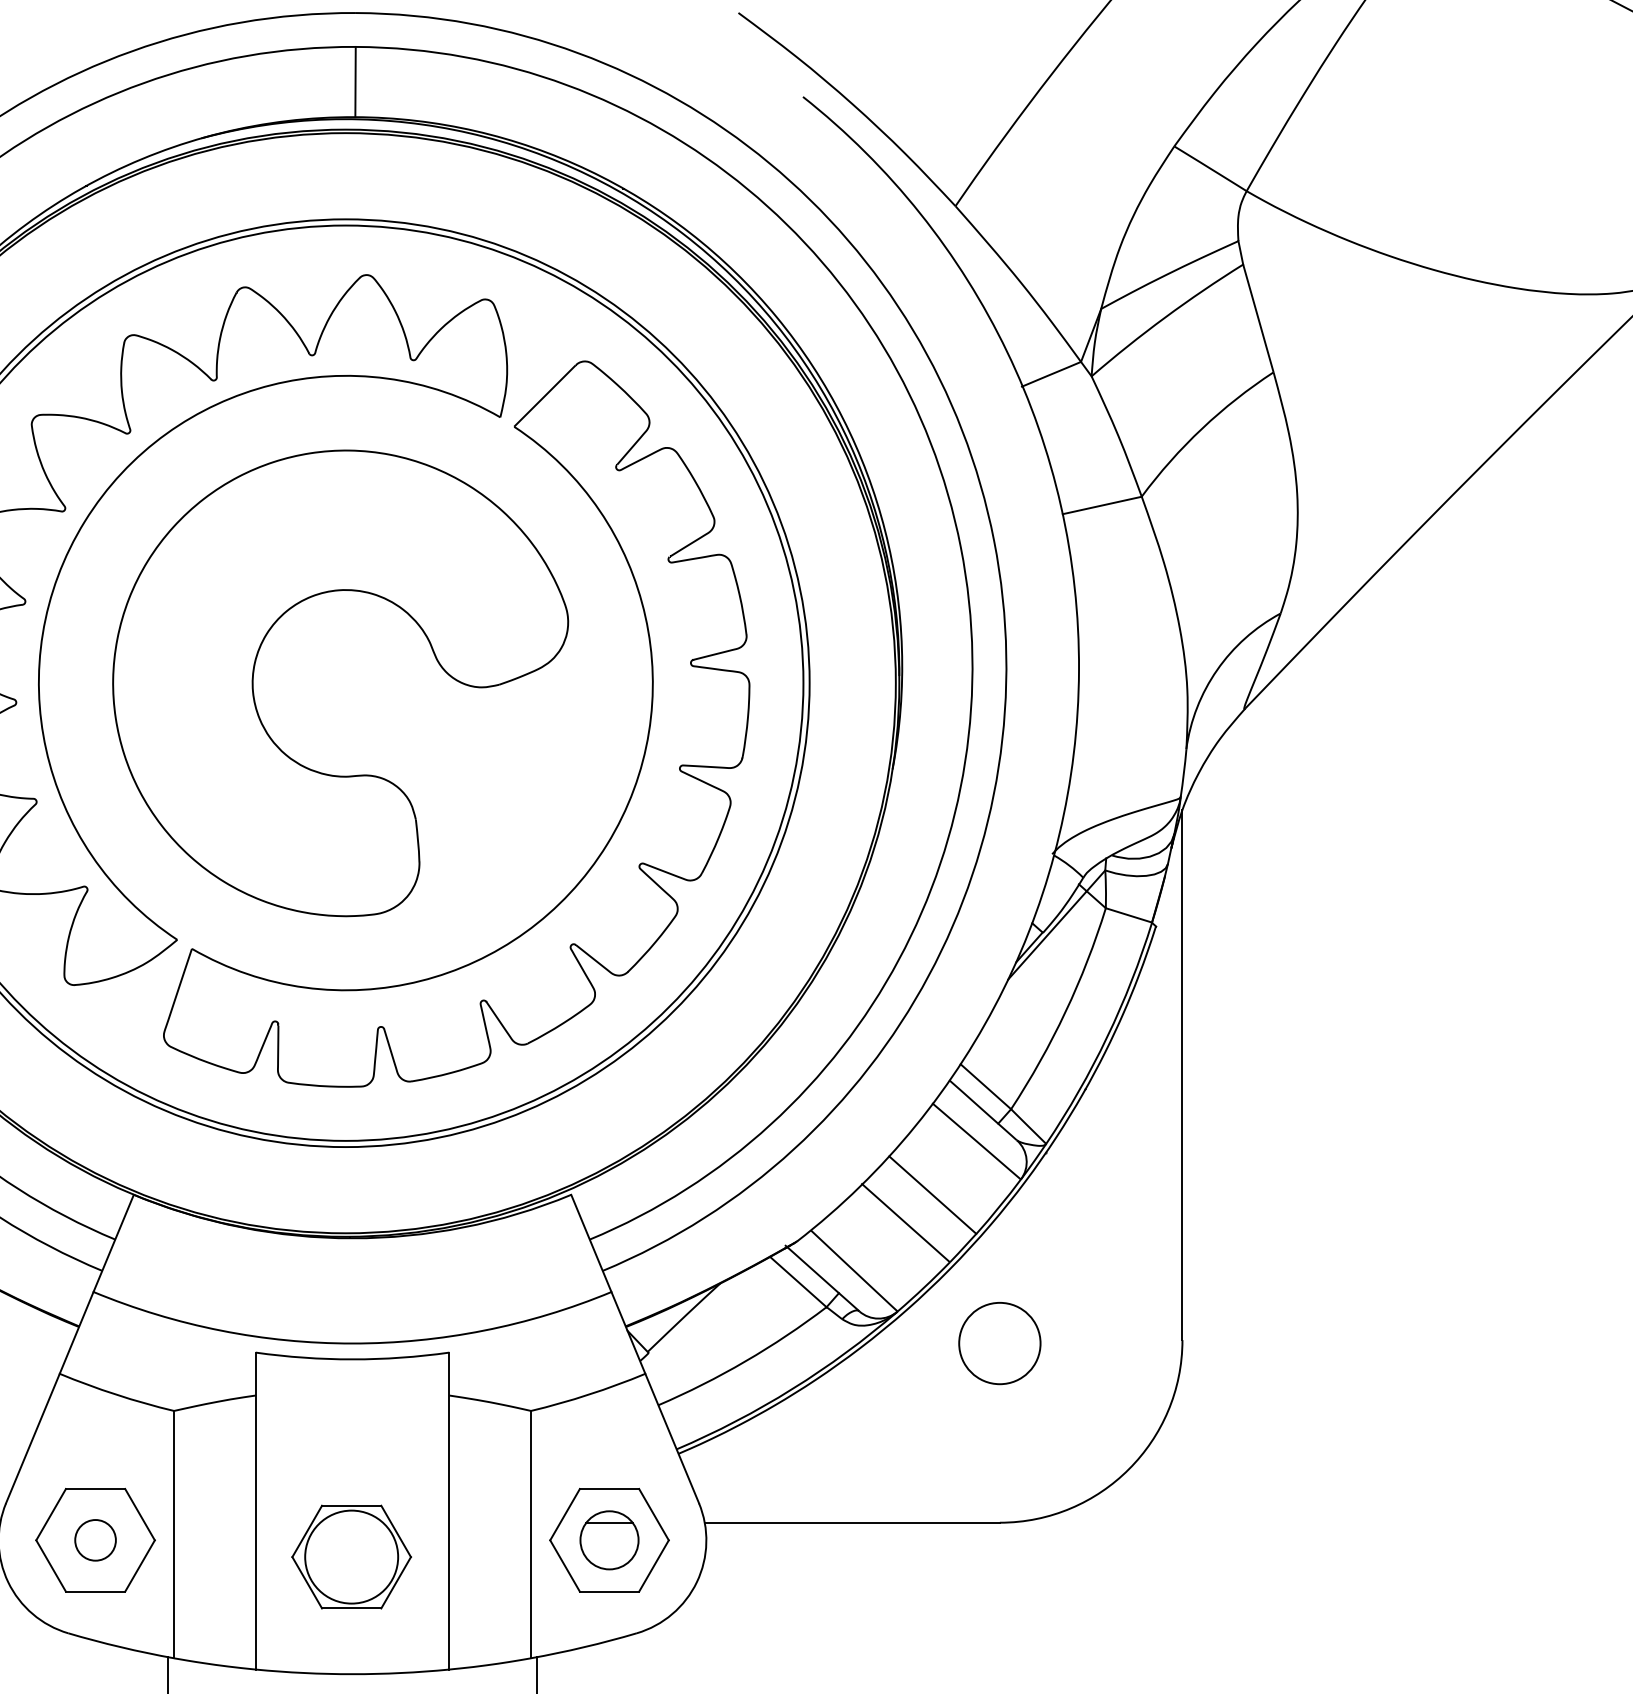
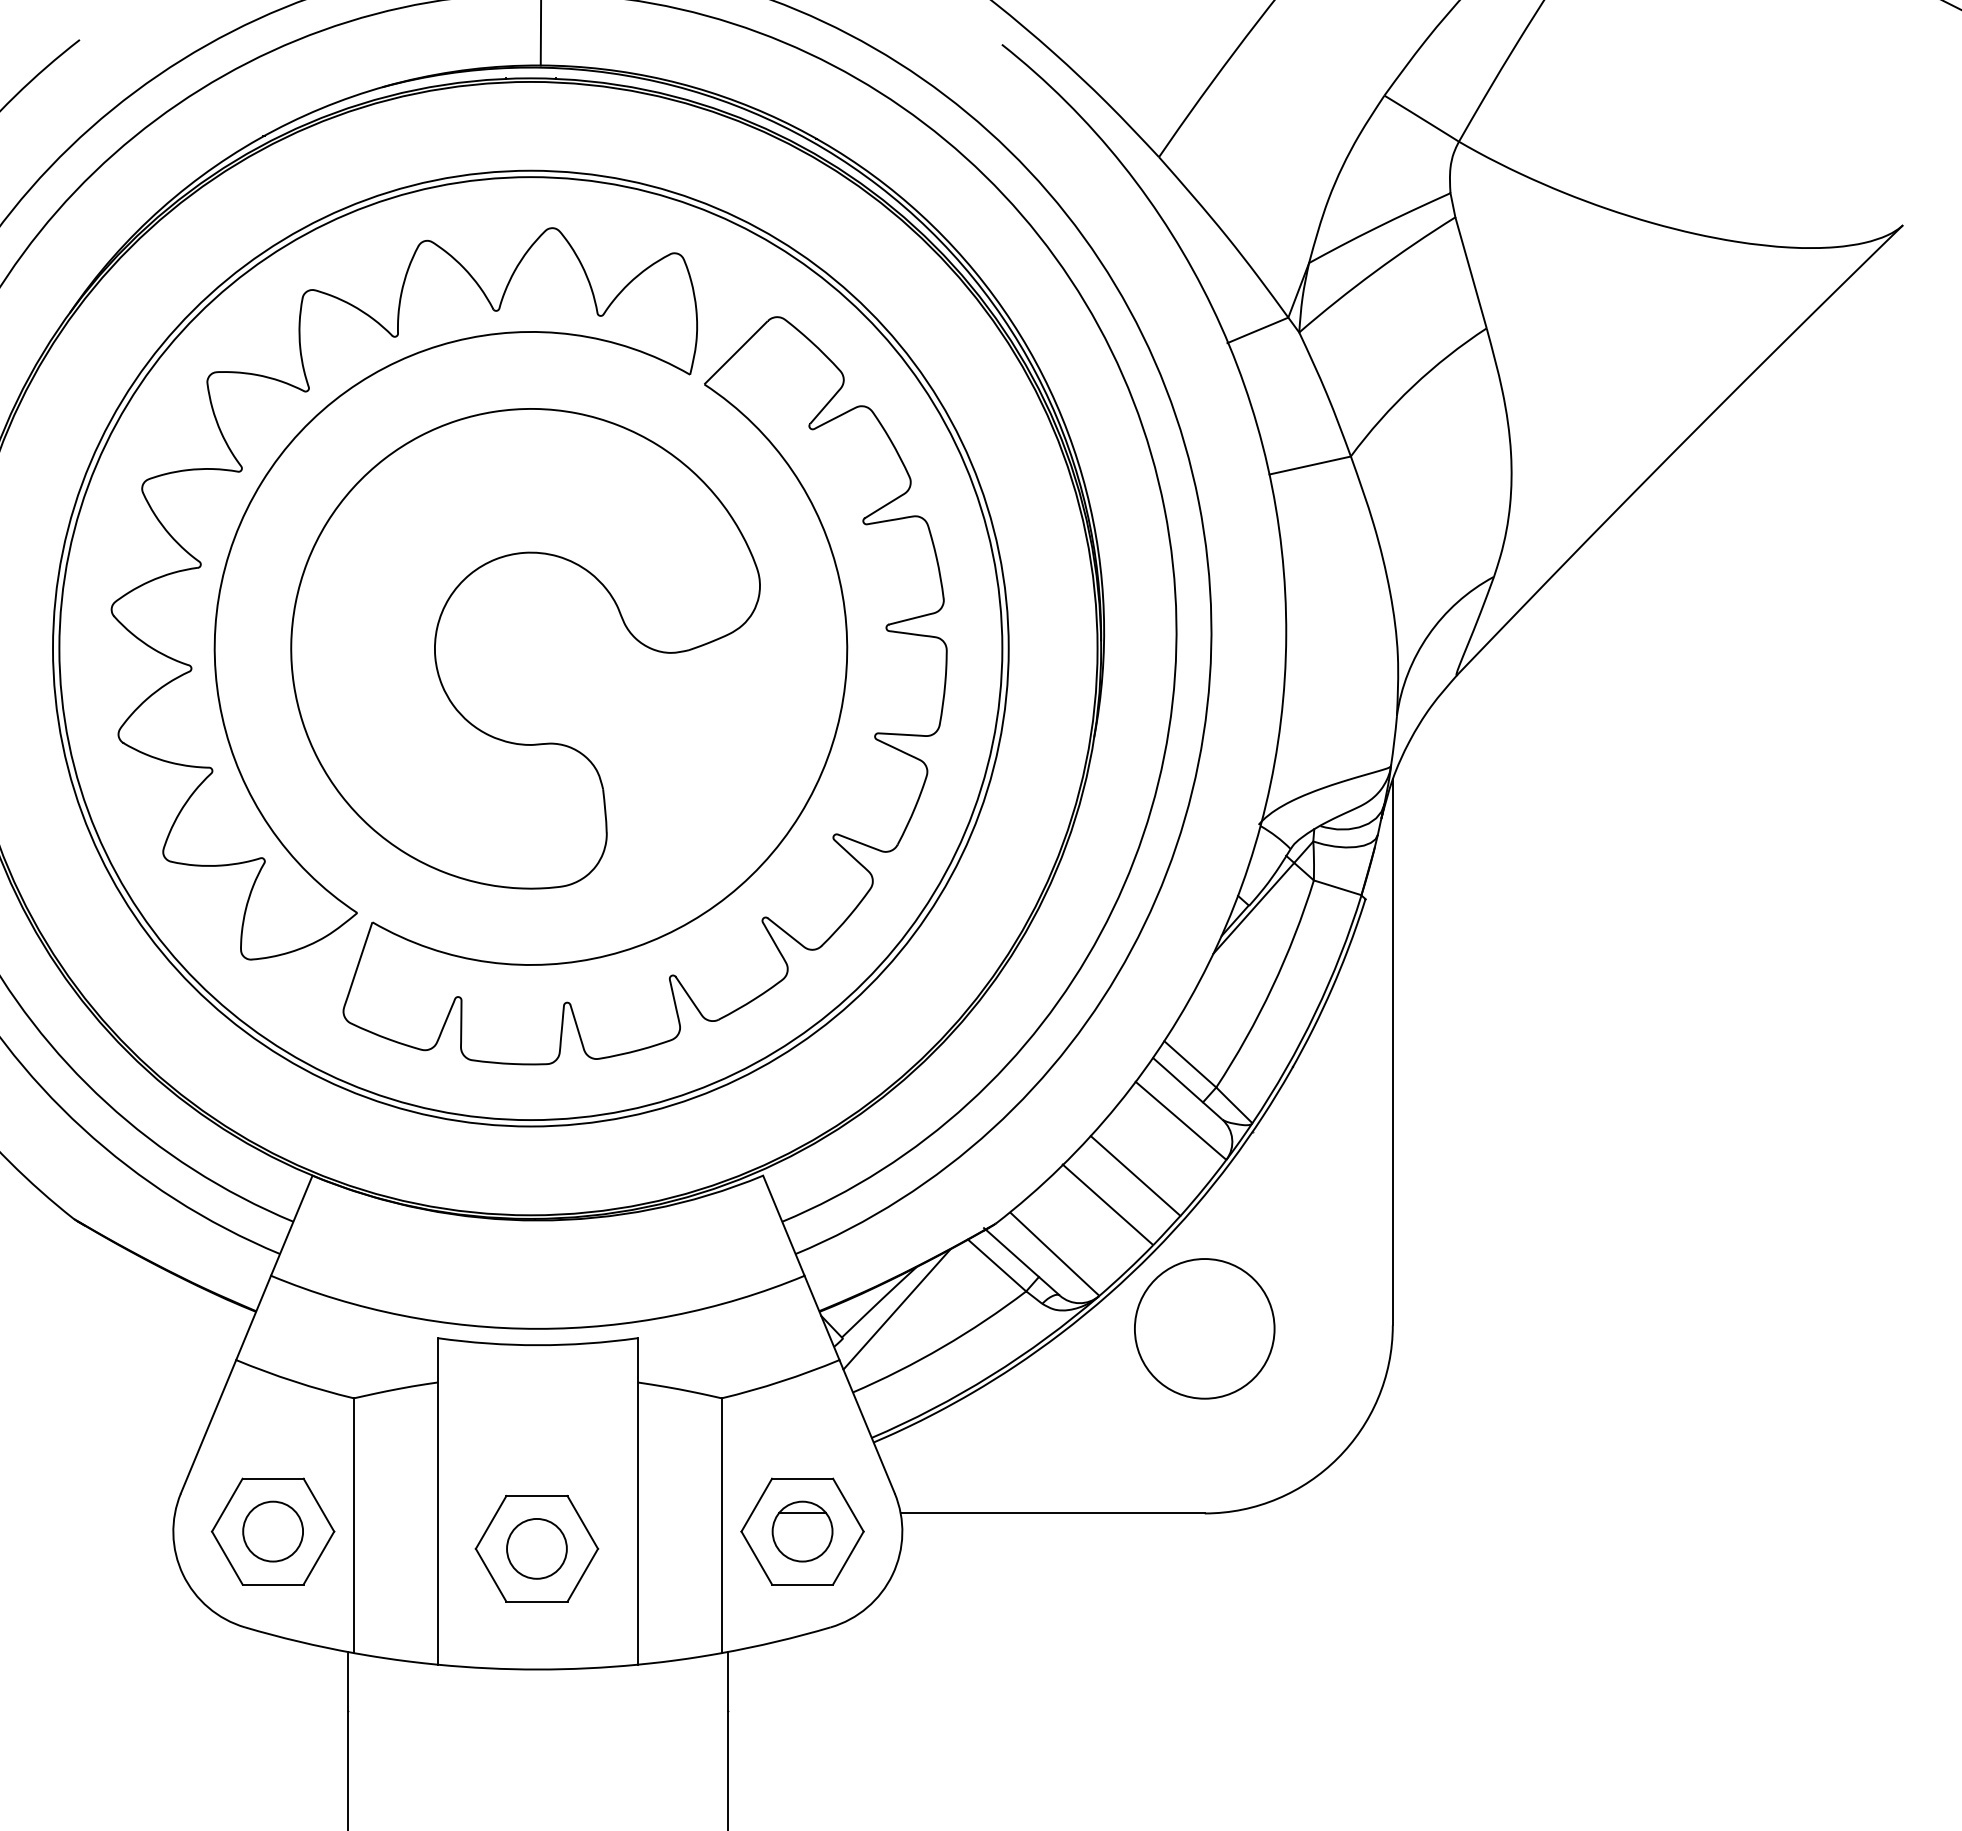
line: (700, 1324) -> (896, 1309), added
circle: (999, 1343) -> (1204, 1328), size x1.67
circle: (95, 1540) -> (273, 1531), size x1.43
circle: (351, 1556) -> (536, 1548), size x0.62

